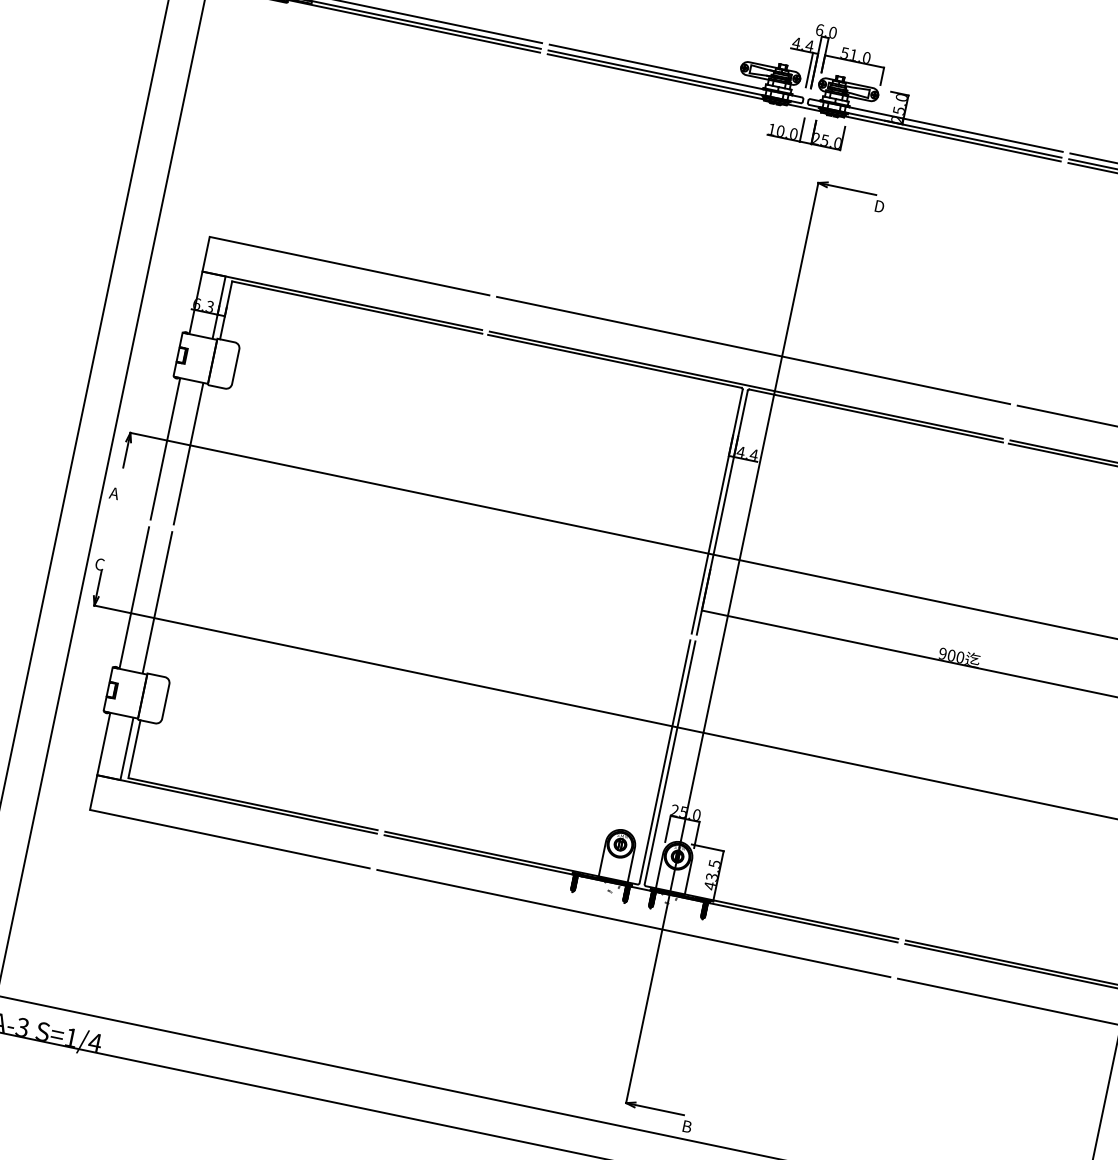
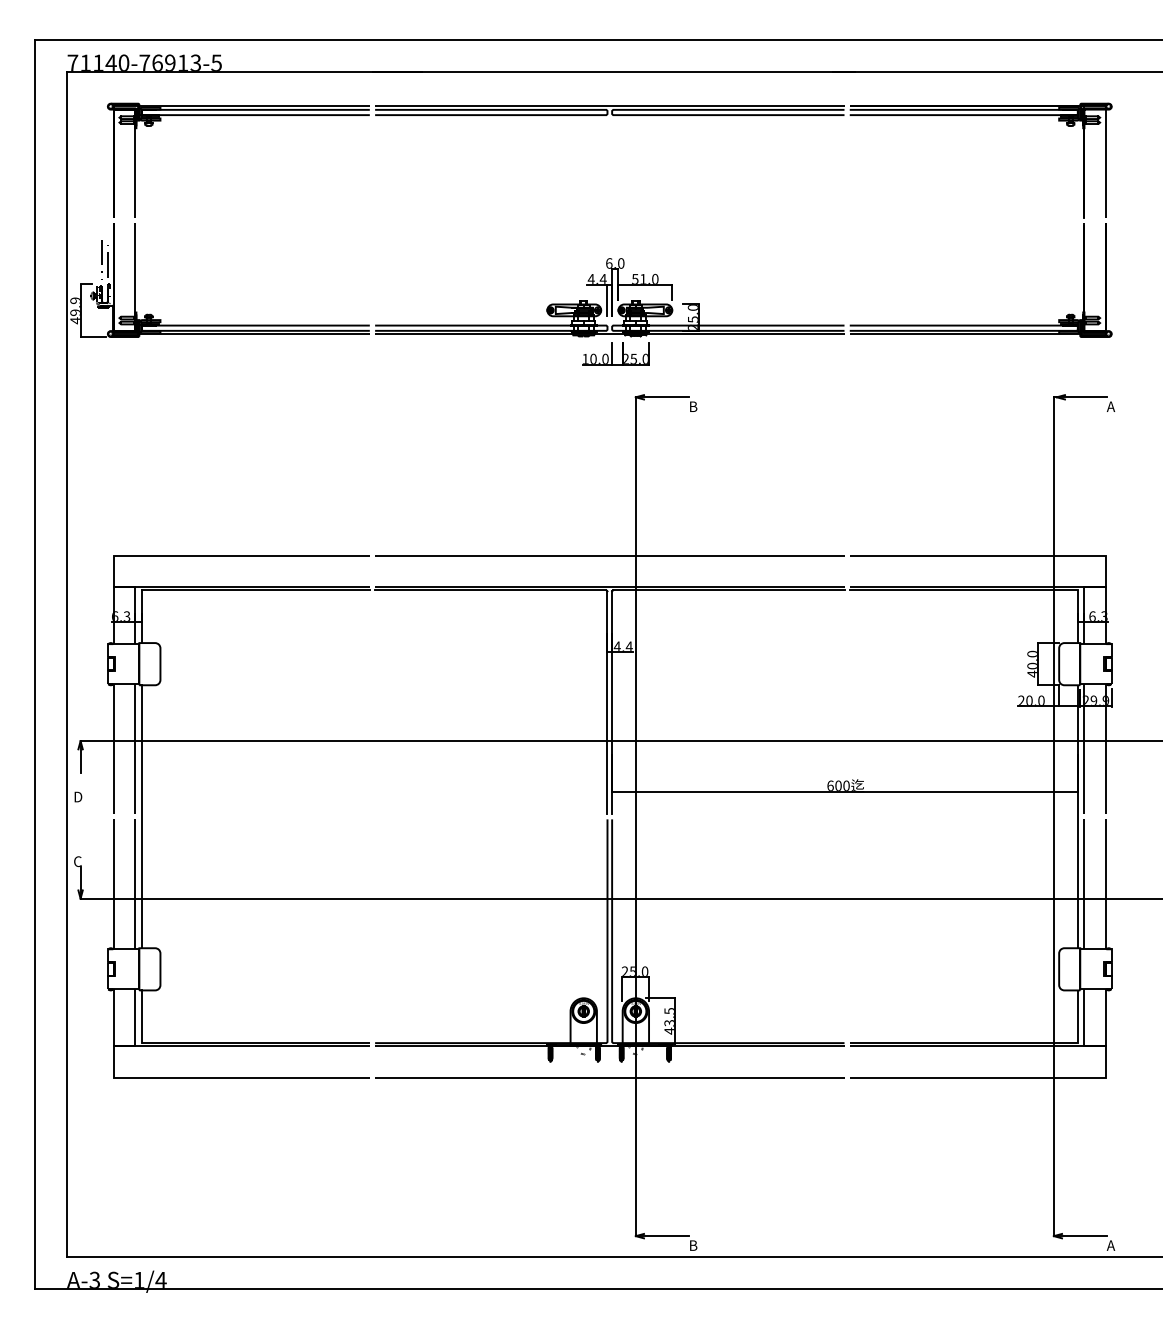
text: (880, 206) -> (694, 406), D -> B
text: (114, 492) -> (77, 796), A -> D
line: (180, 529) -> (141, 816), added
text: (942, 653) -> (830, 785), 900 -> 600

